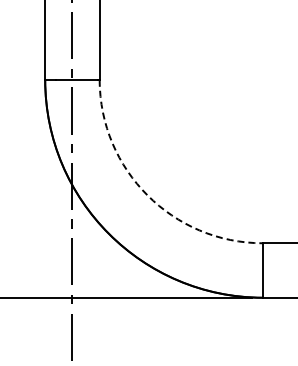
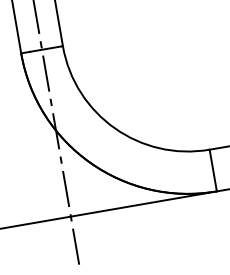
arc: (147, 195) -> (114, 128), dashed -> solid

